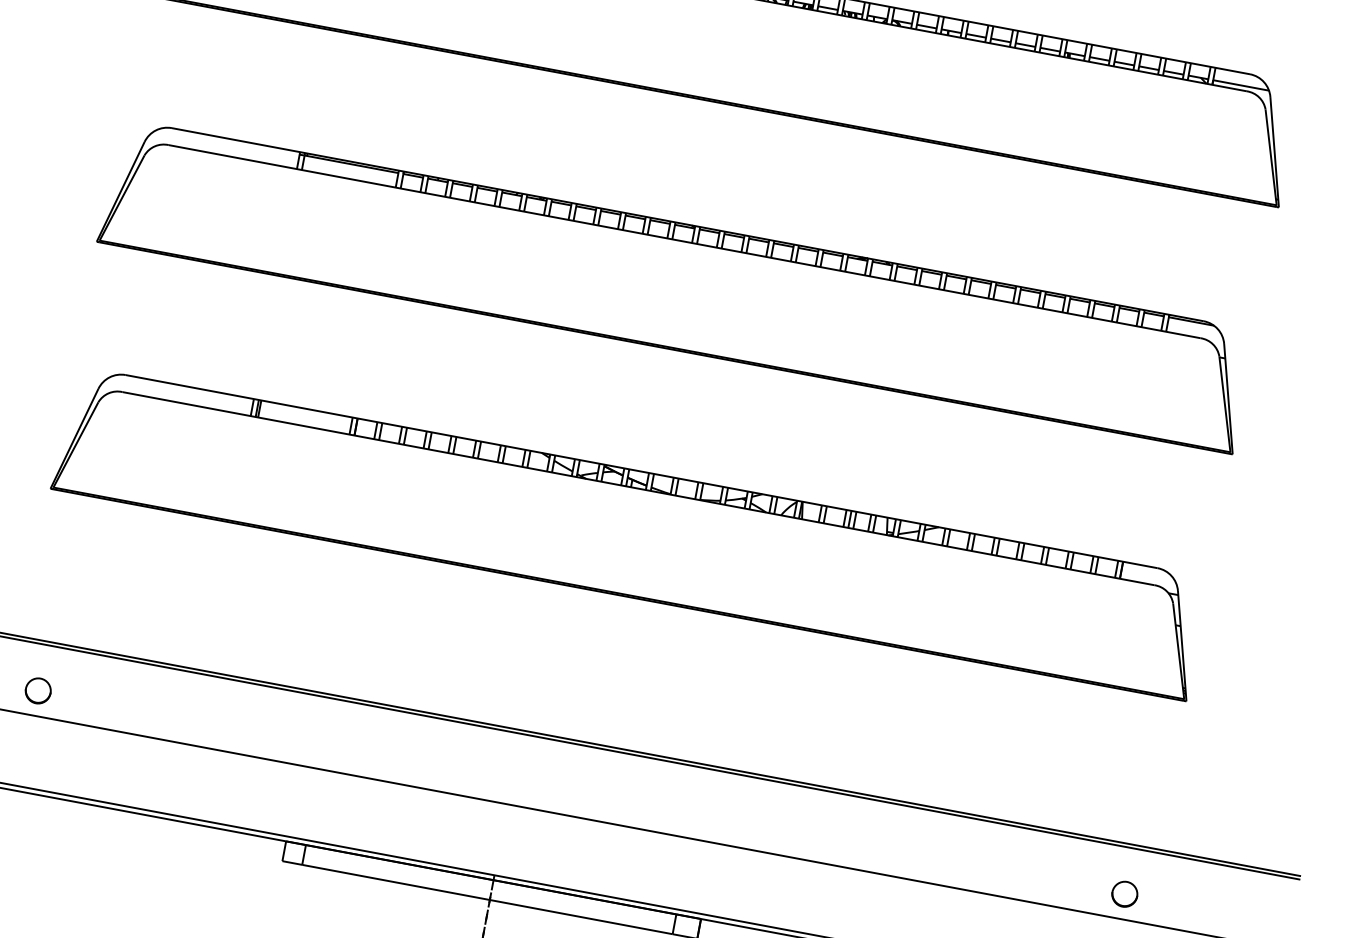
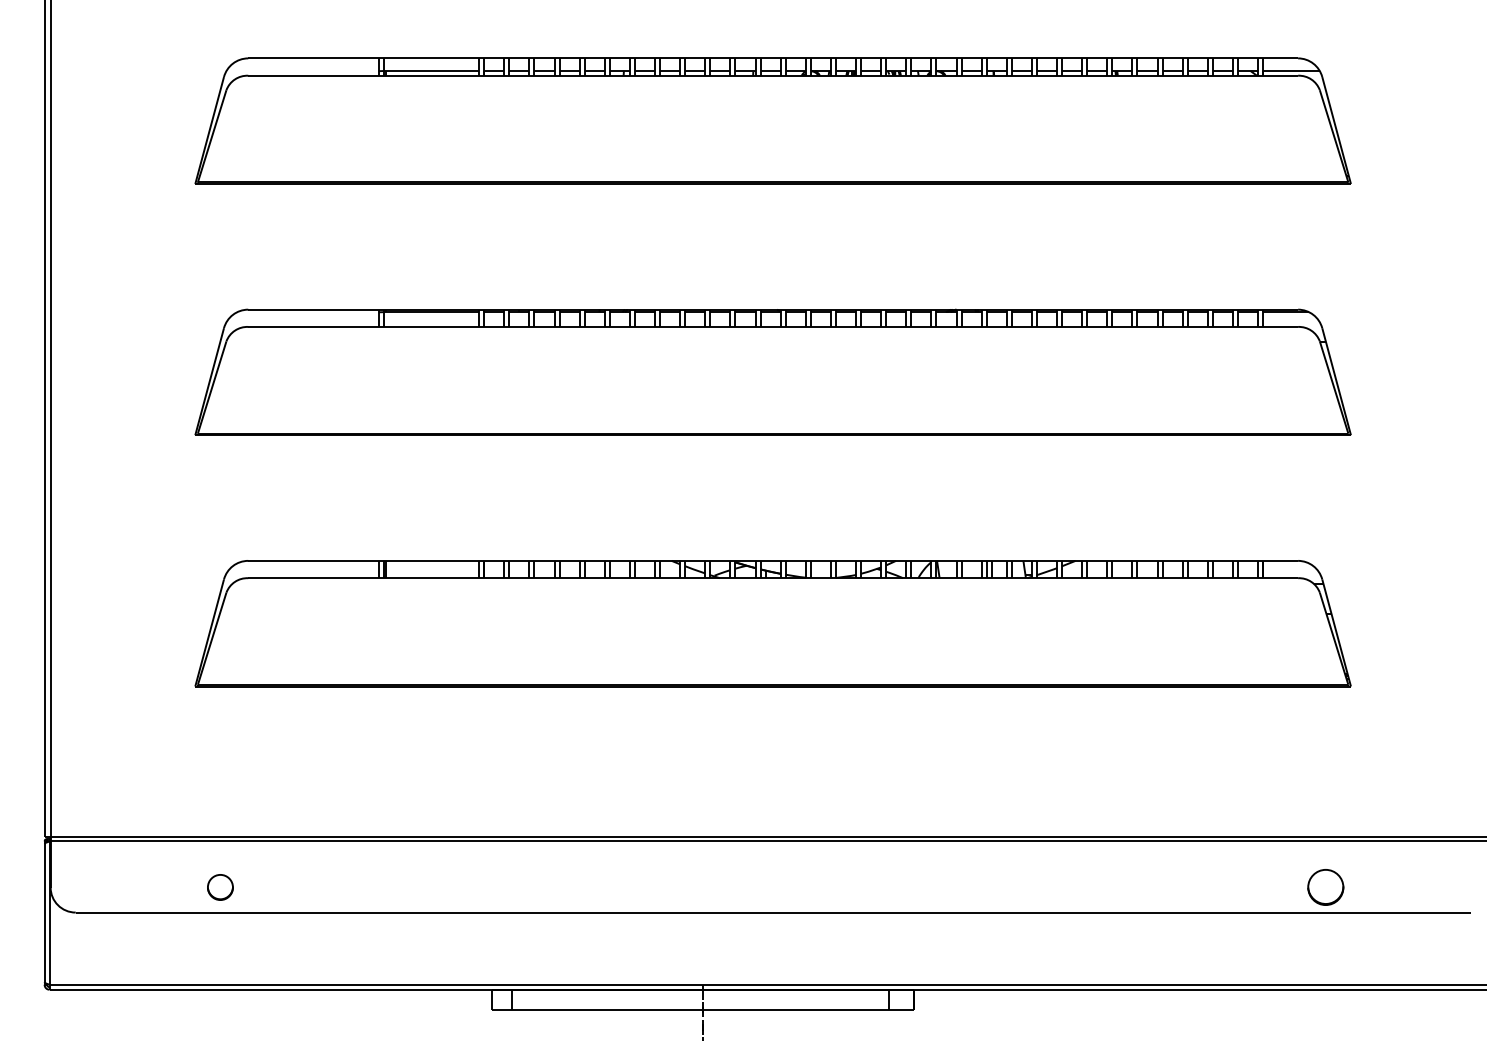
part: (1124, 894) -> (1325, 887), size x1.4

